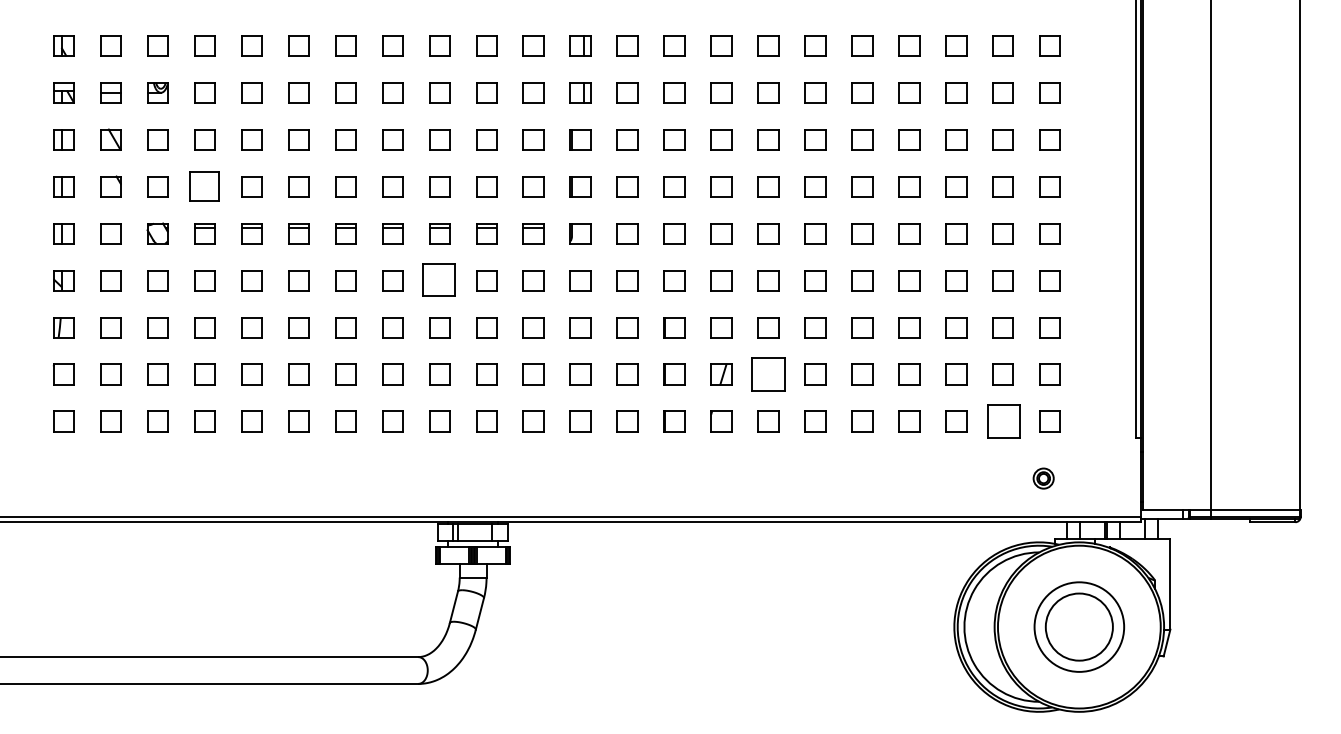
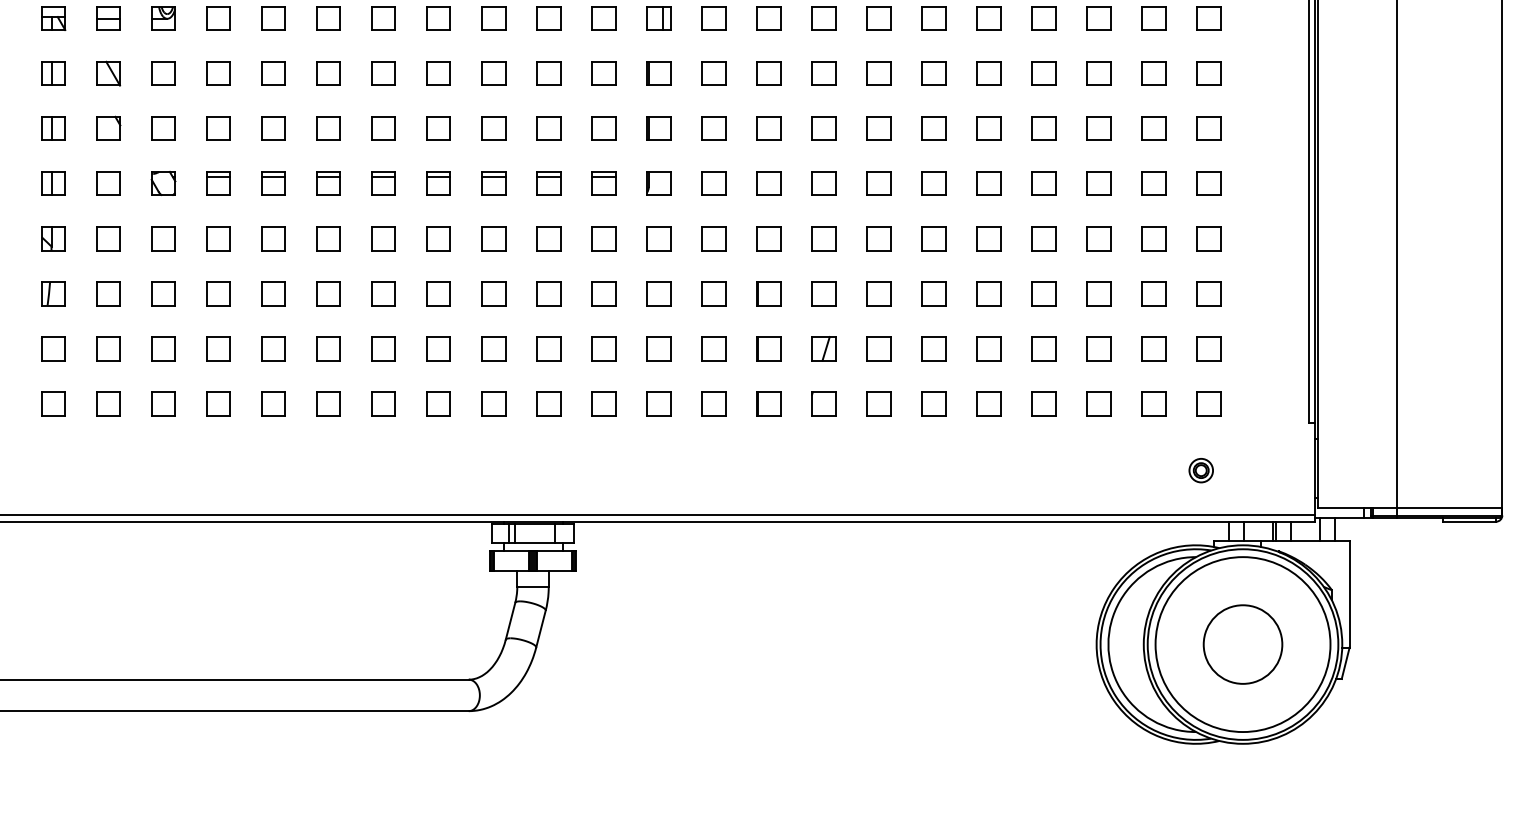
part: (204, 186) -> (218, 128), size x0.71
part: (439, 280) -> (493, 238), size x0.62
part: (768, 374) -> (878, 348), size x0.62
part: (1002, 421) -> (1153, 403), size x0.62
circle: (1079, 626) -> (1243, 643), size x1.67

